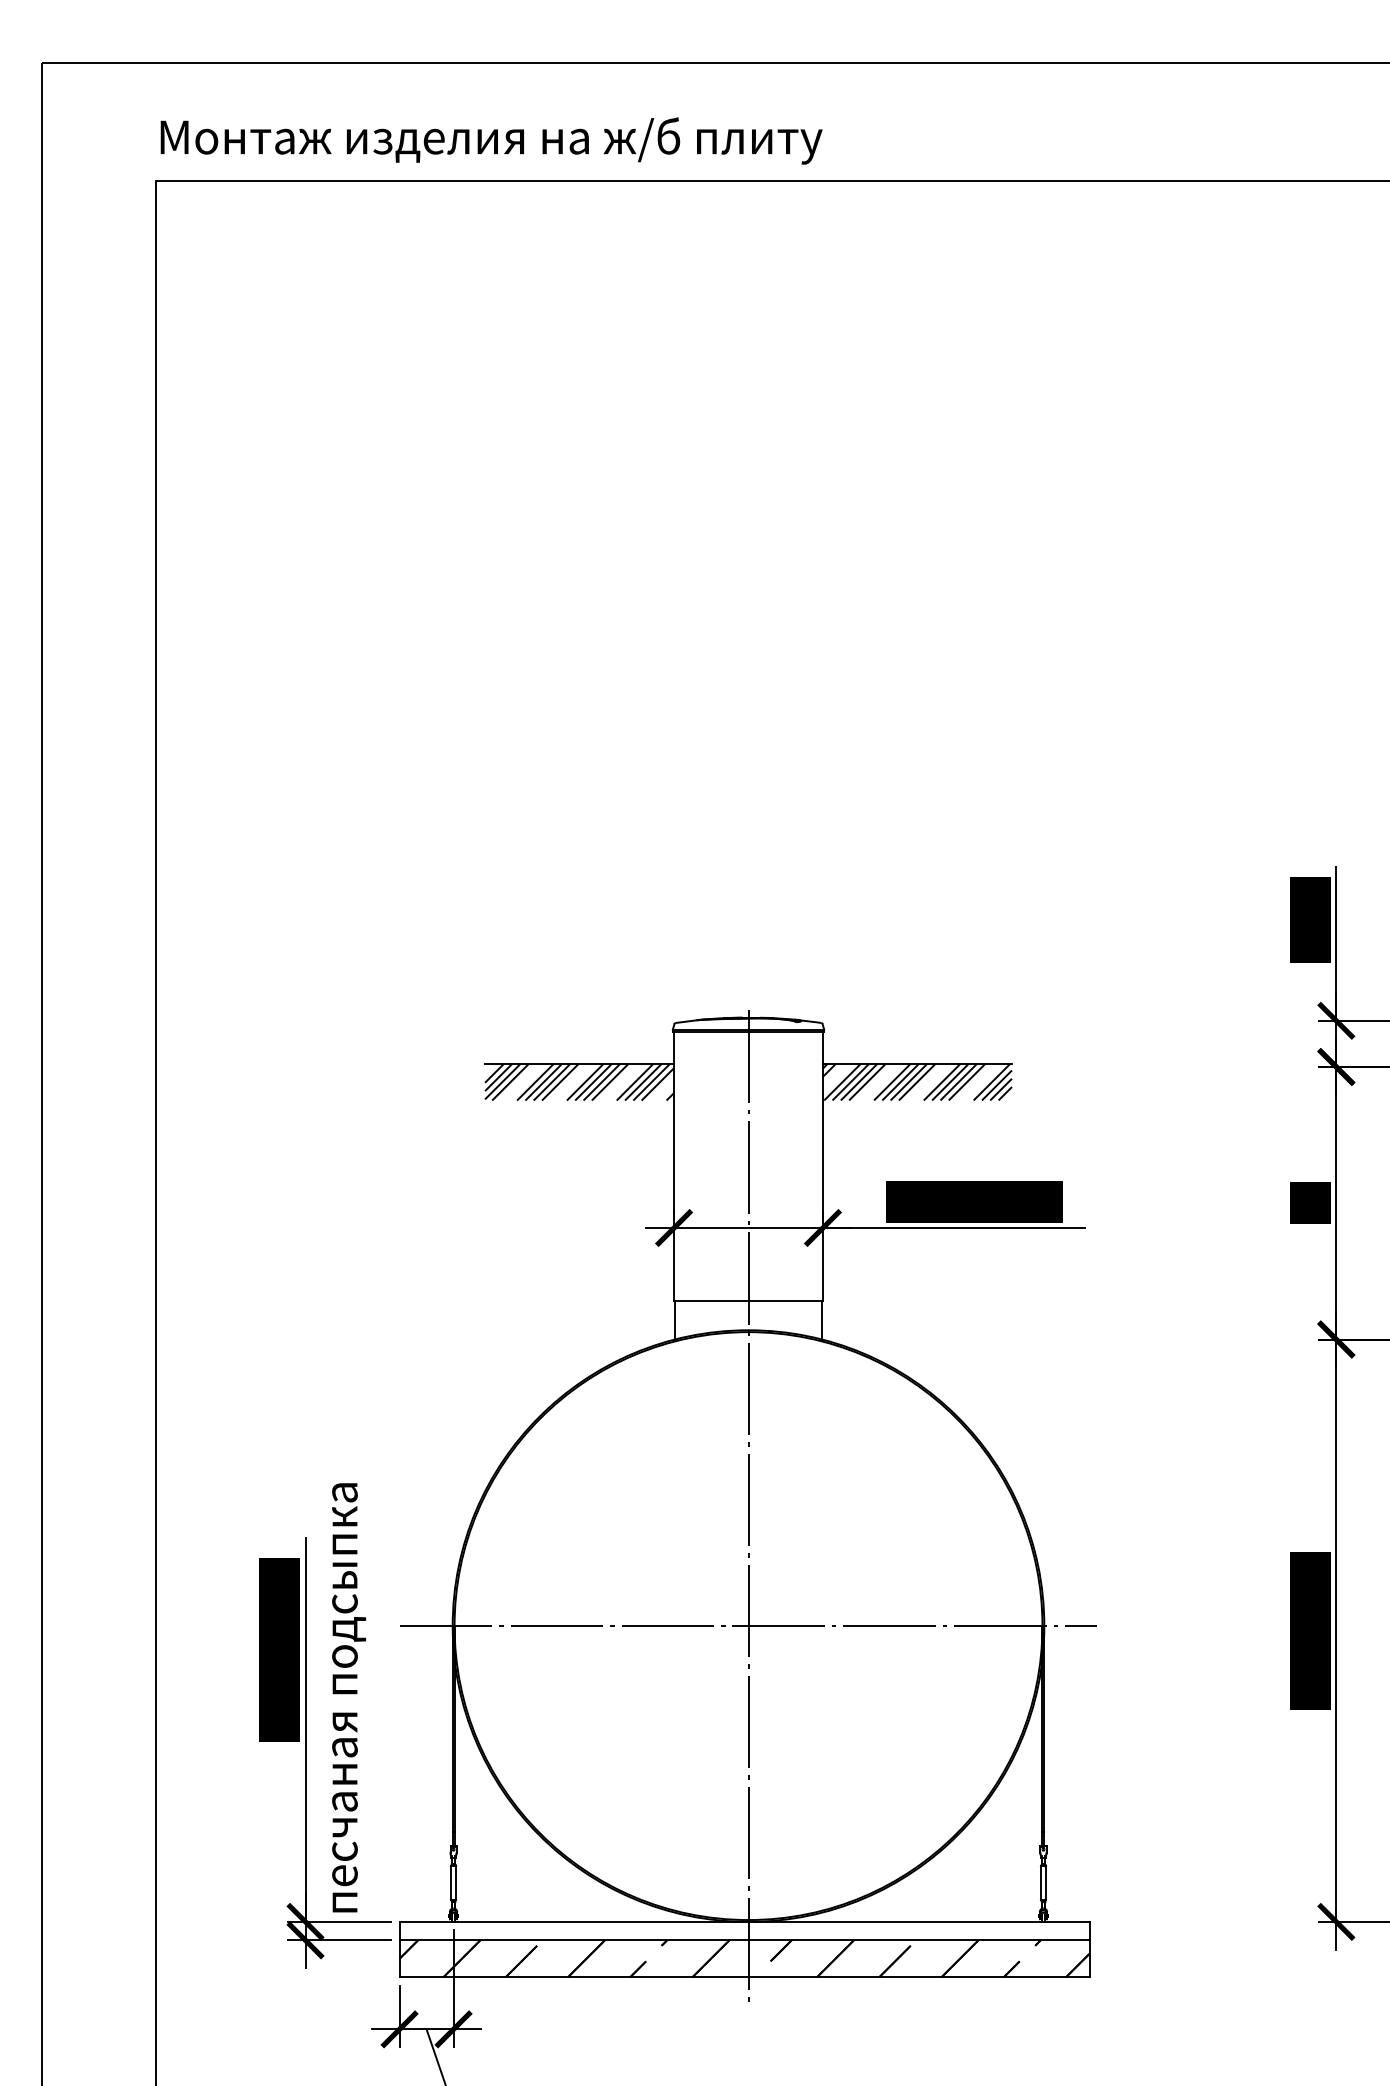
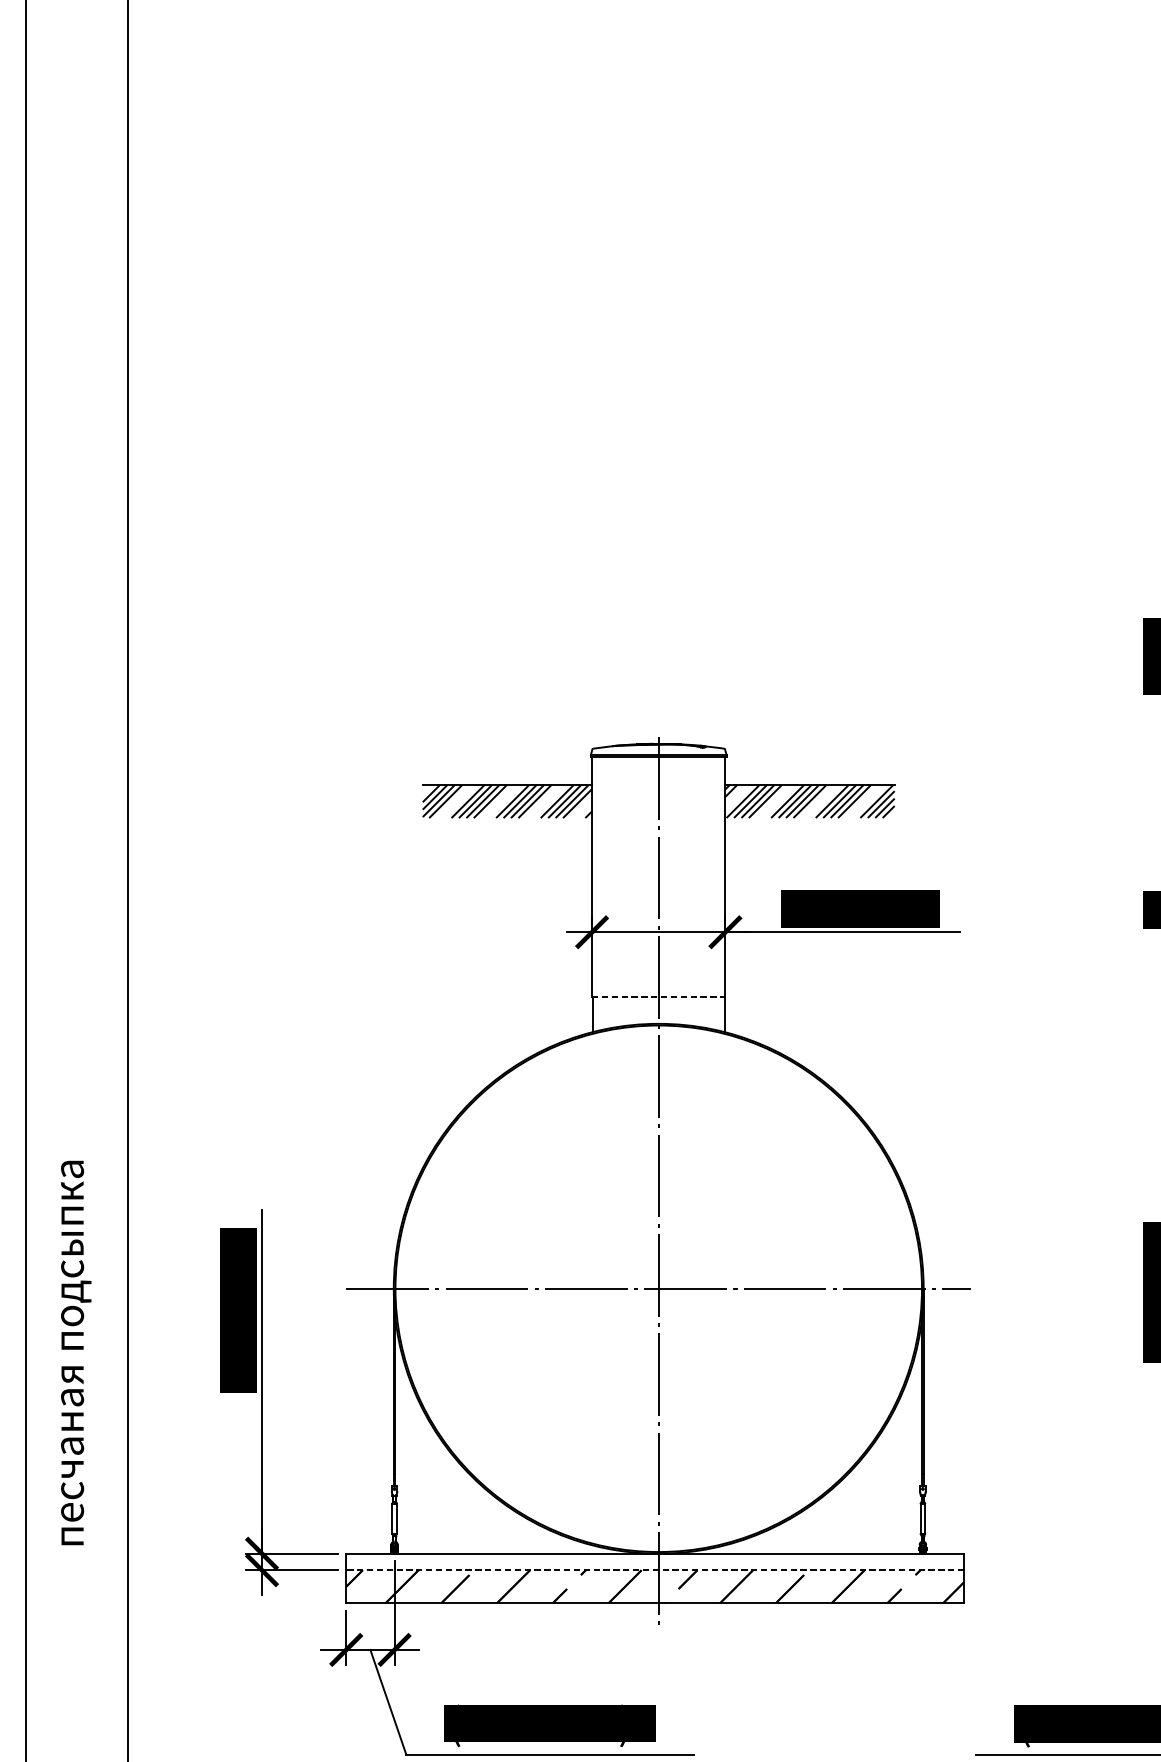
line: (749, 1300) -> (659, 997), solid -> dashed
text: (348, 1697) -> (75, 1352), moved
line: (744, 1940) -> (655, 1570), solid -> dashed

